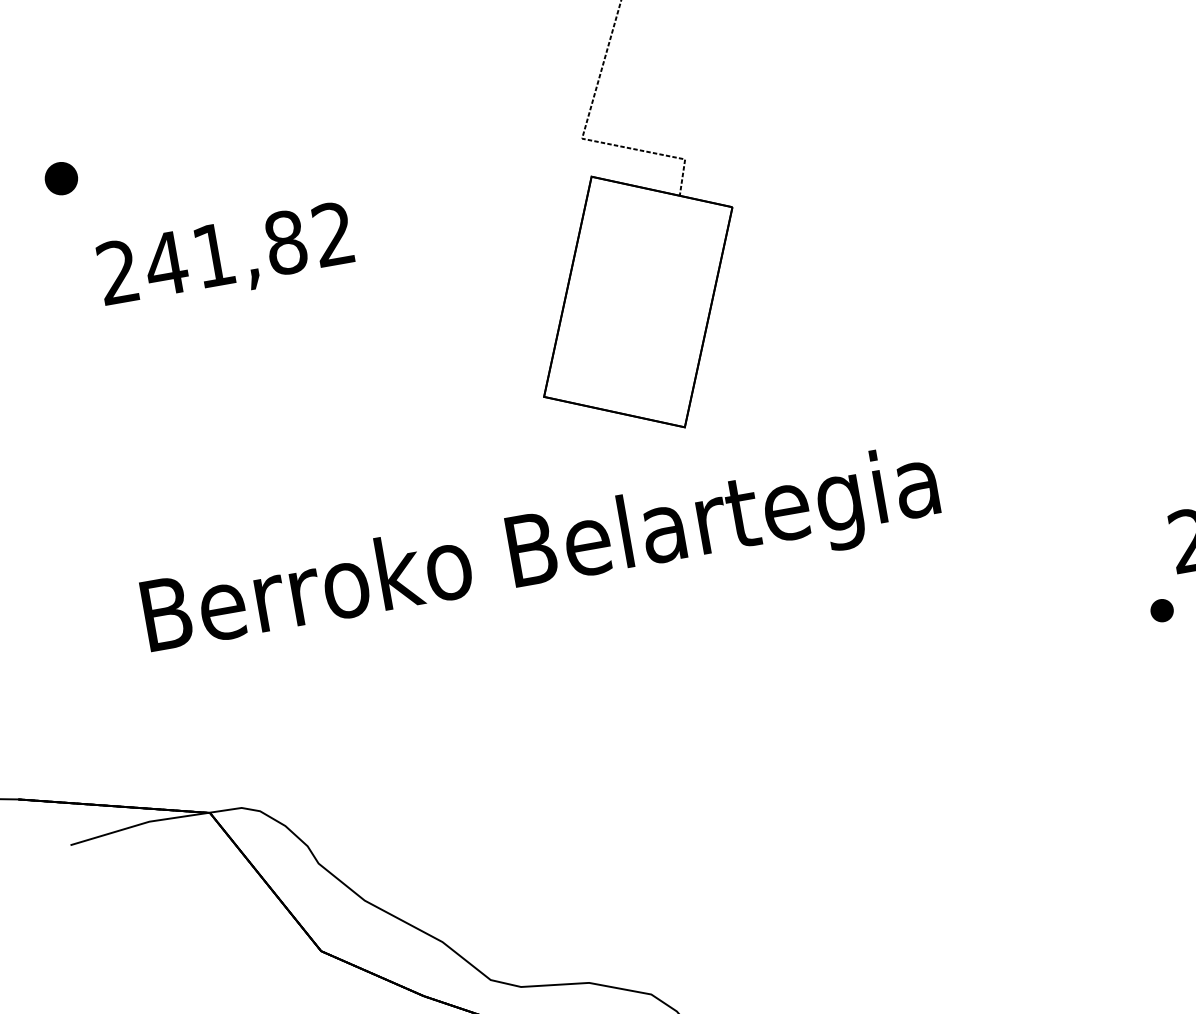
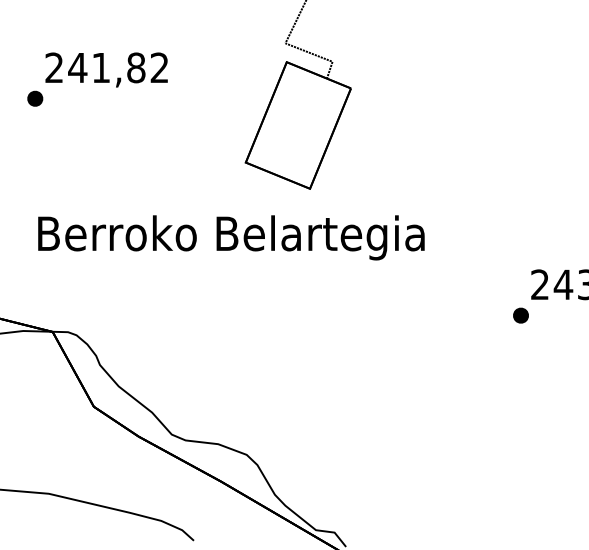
part: (61, 177) -> (35, 98), moved
part: (1161, 610) -> (520, 315), size x1.43

